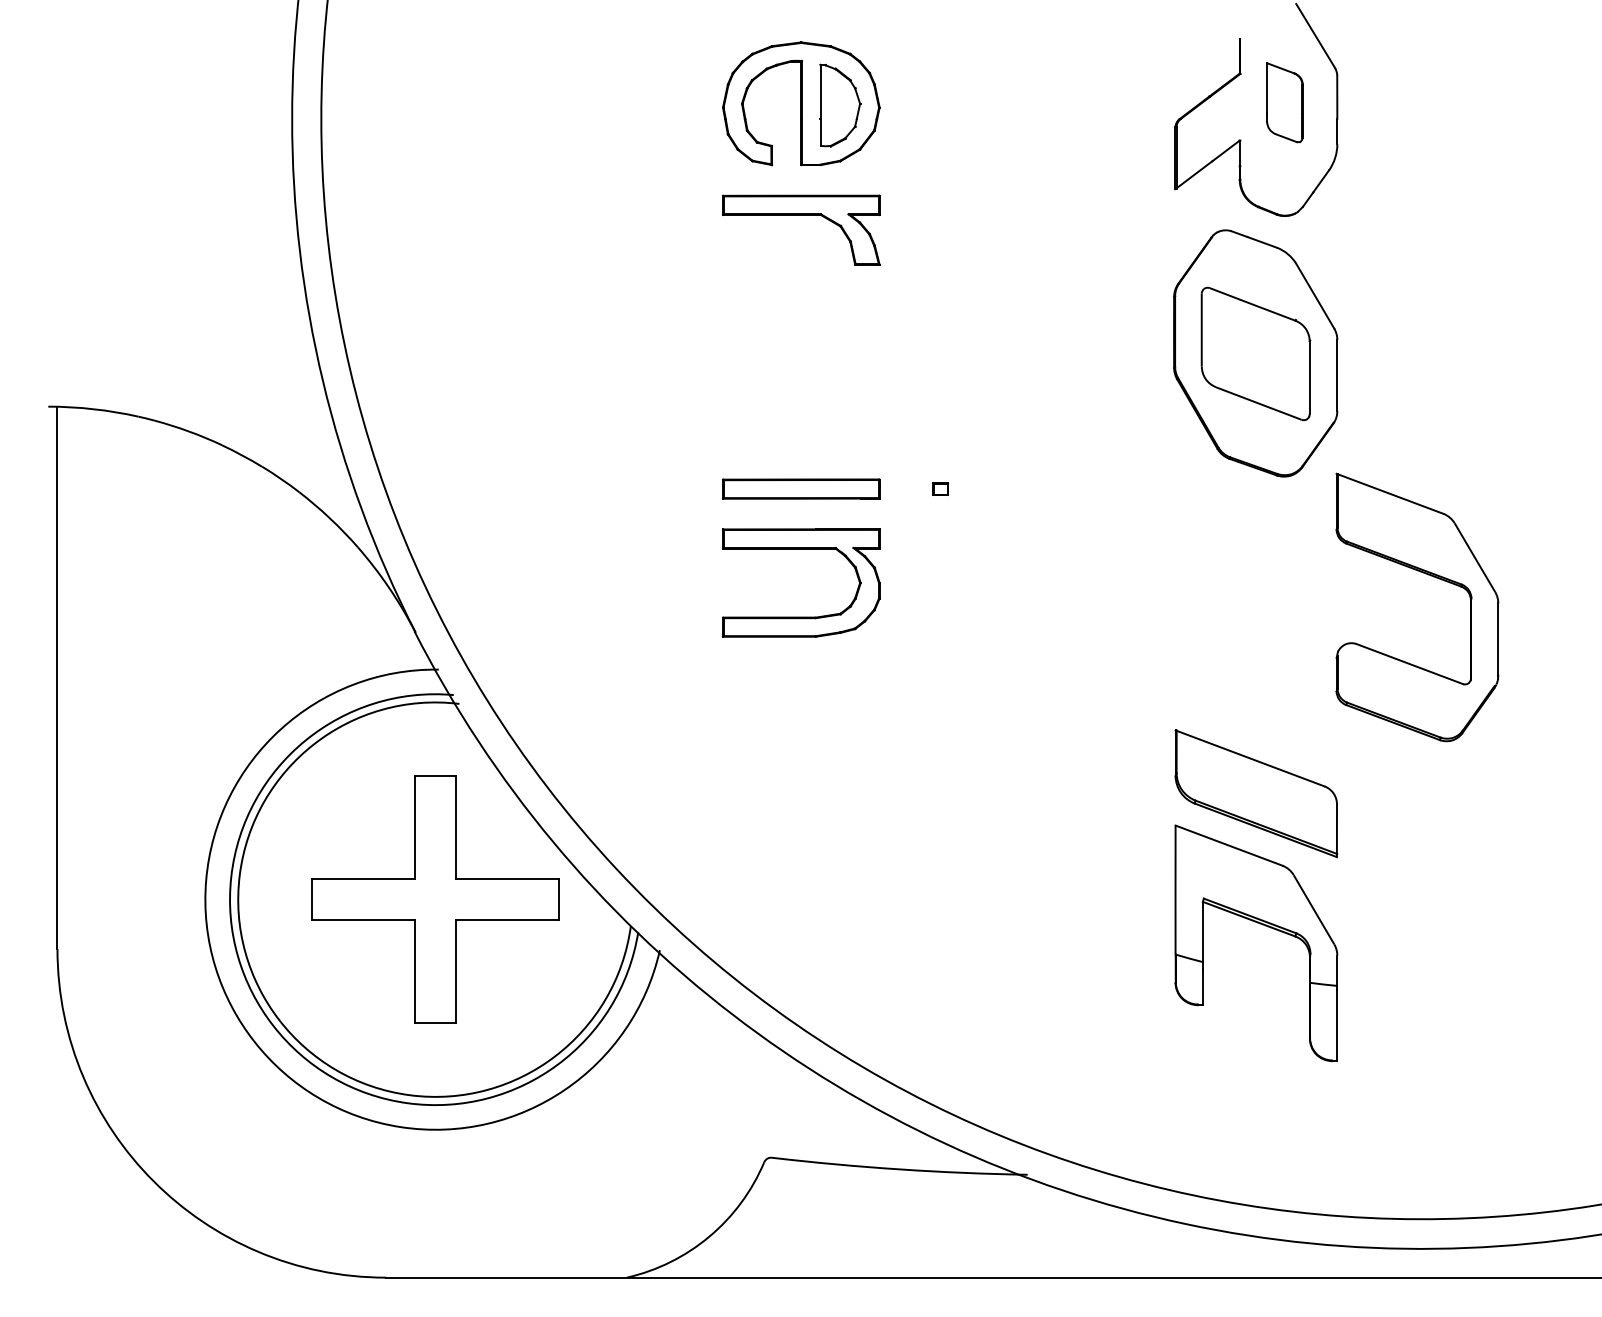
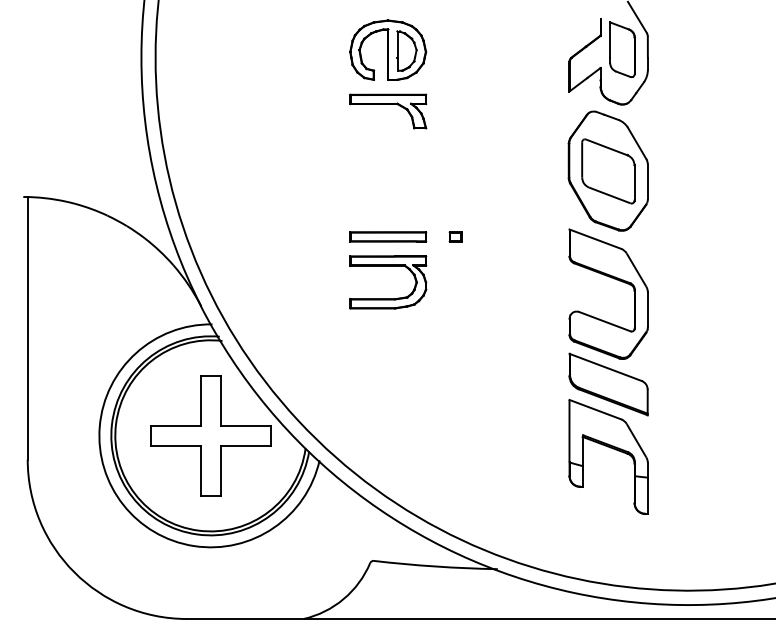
part: (1284, 102) -> (622, 49), size x1.43
part: (940, 488) -> (455, 236), size x1.67
part: (1429, 576) -> (614, 279), moved

